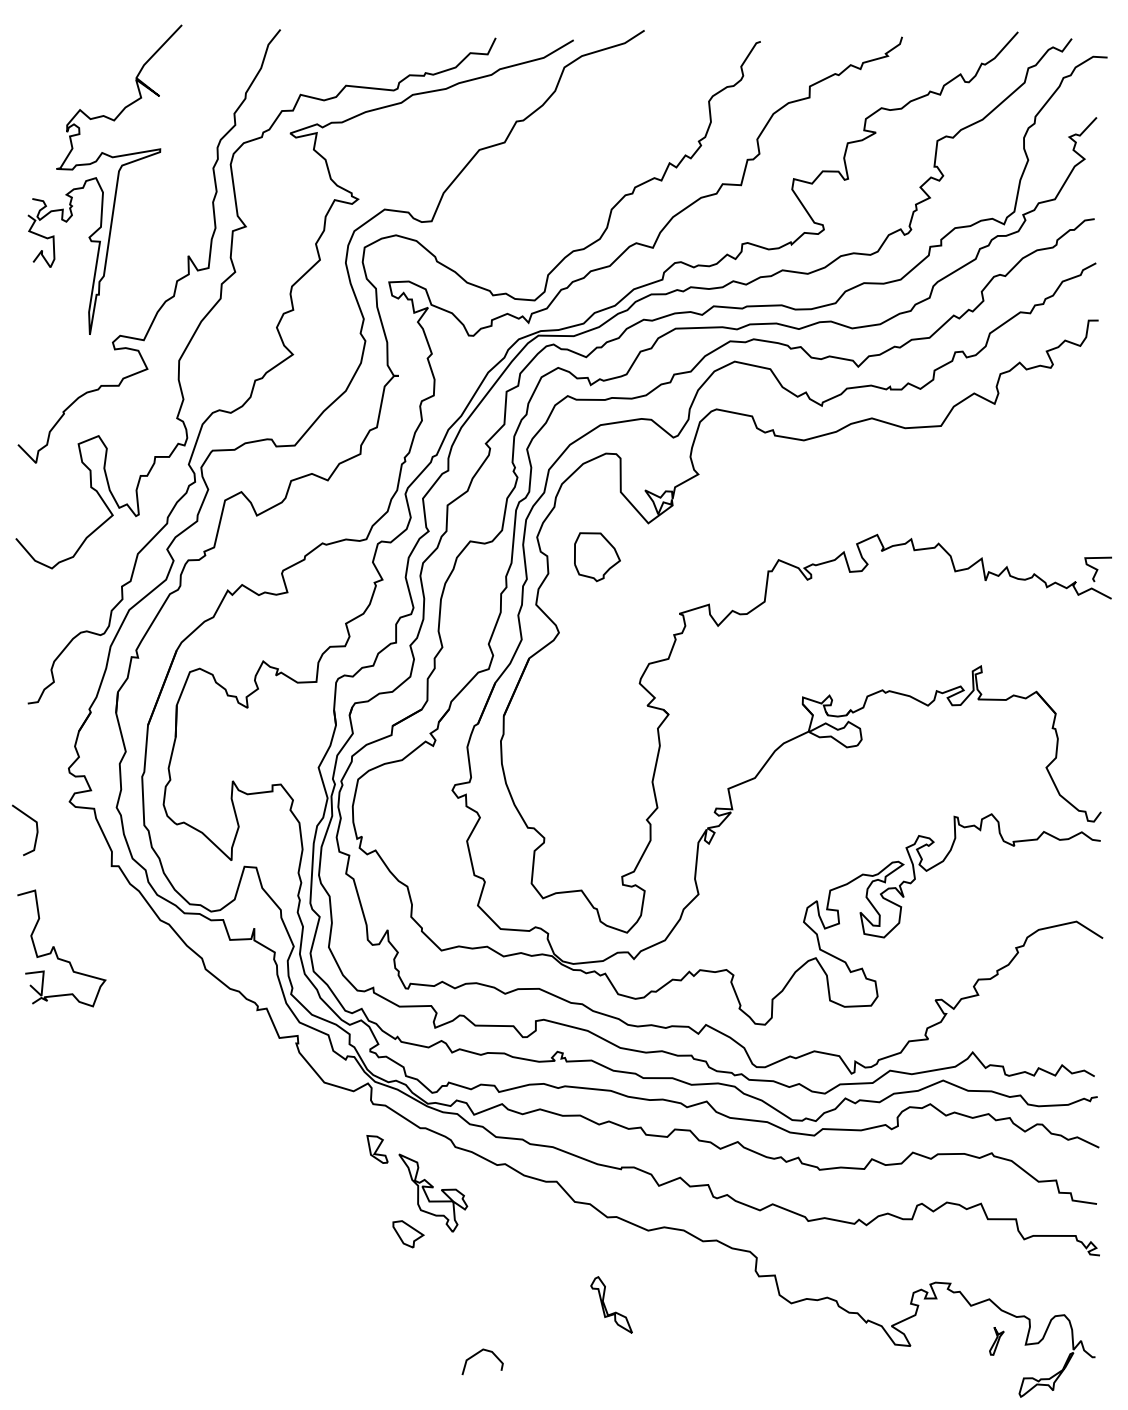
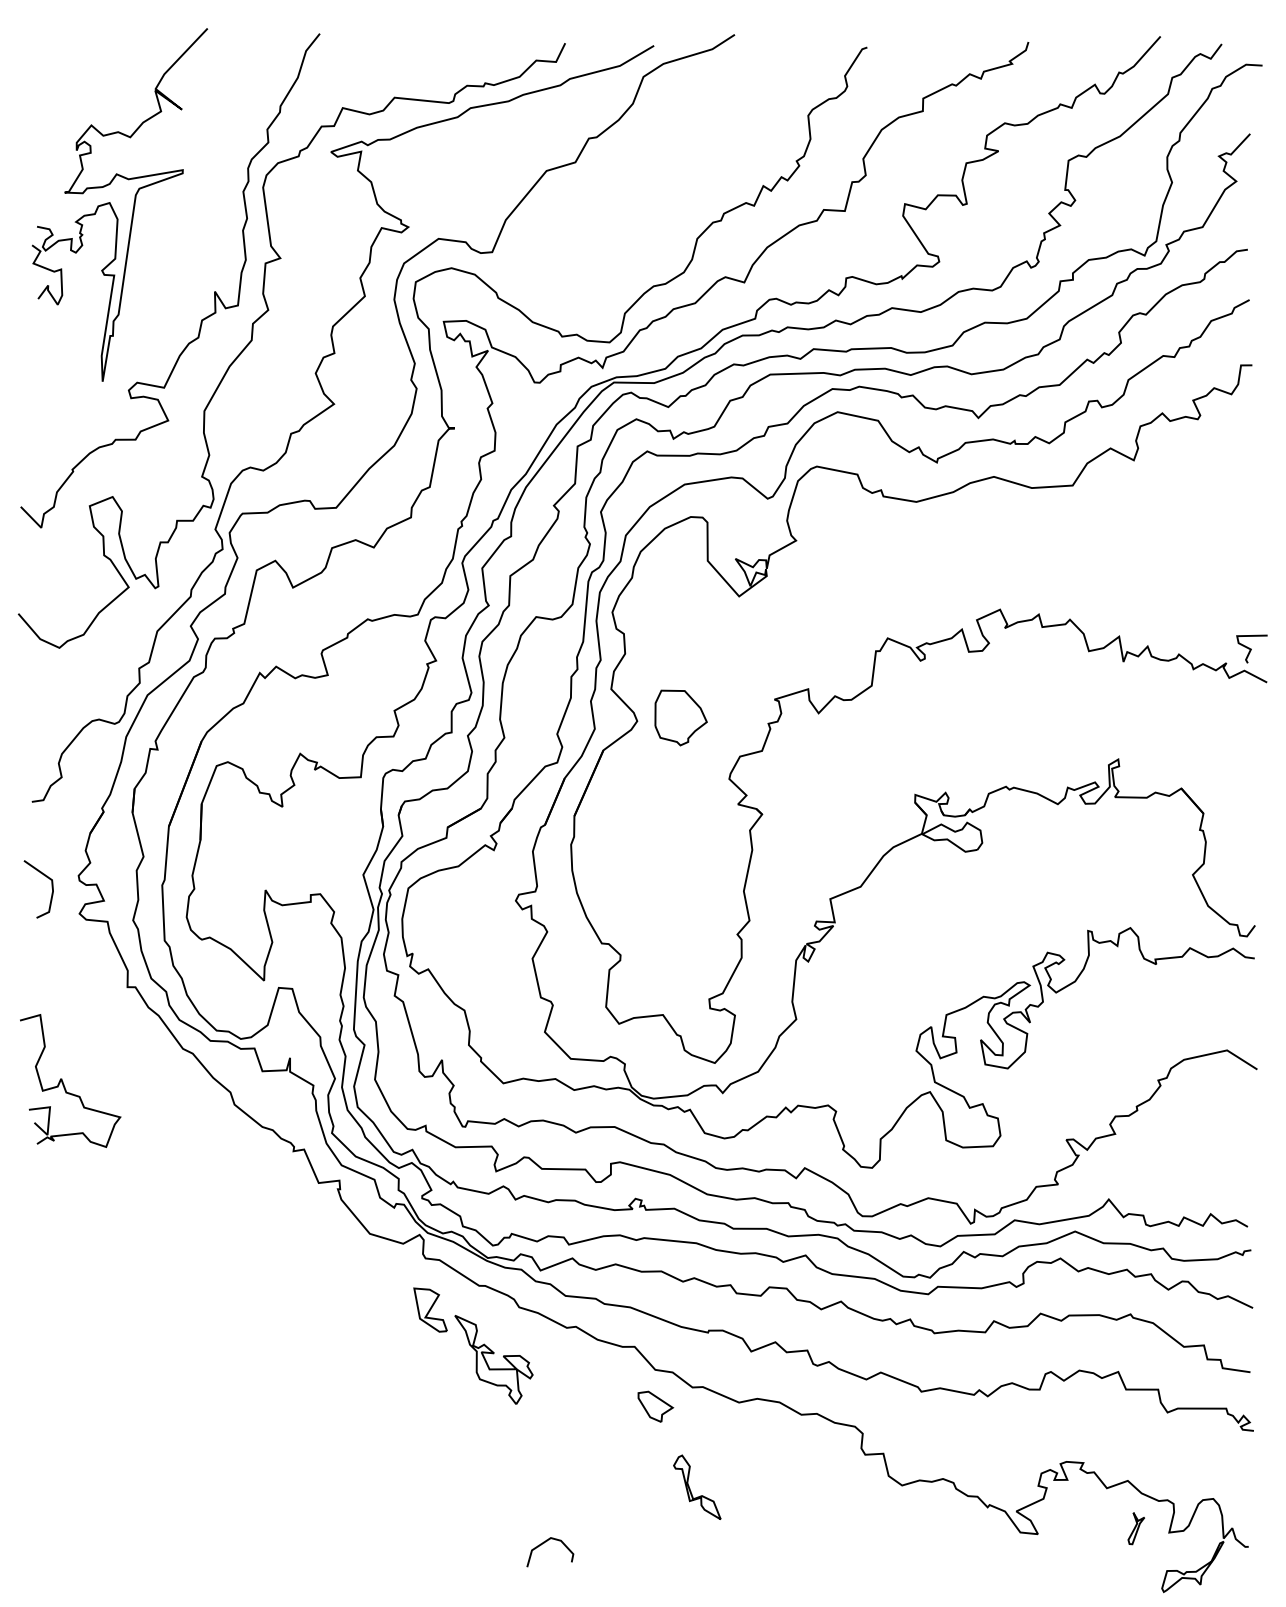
part: (596, 556) -> (680, 717), moved
line: (36, 828) -> (51, 887), moved
part: (377, 1148) -> (430, 1309), size x1.4
part: (408, 1234) -> (655, 1406), moved

